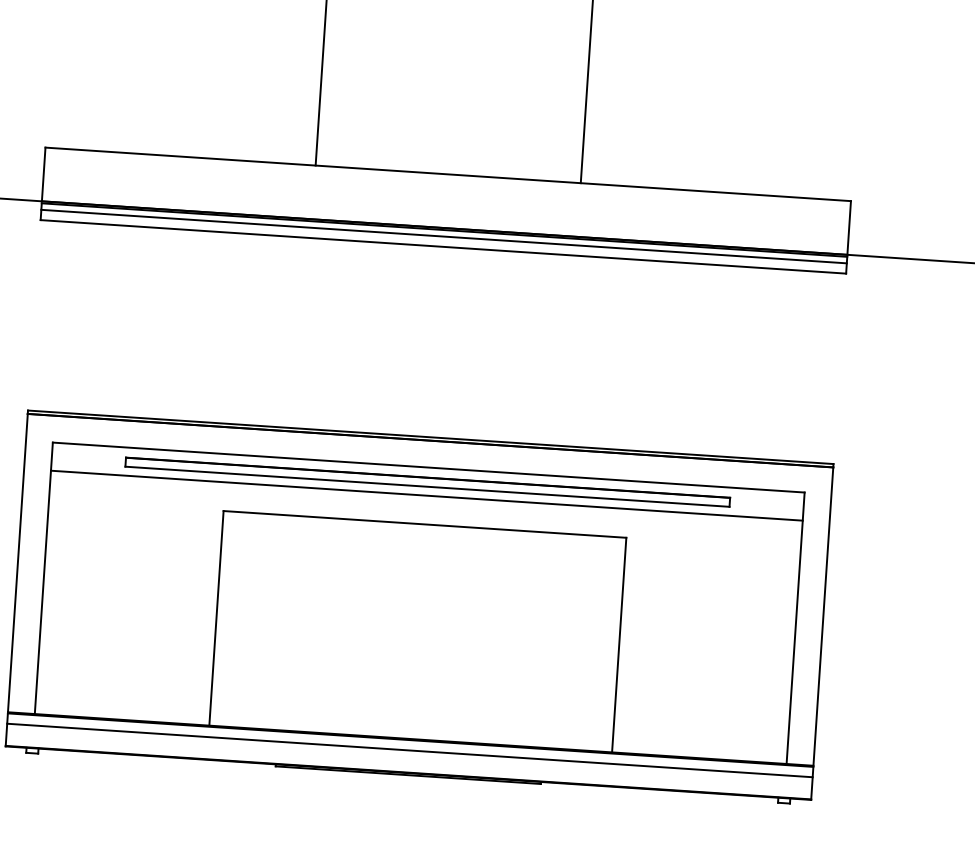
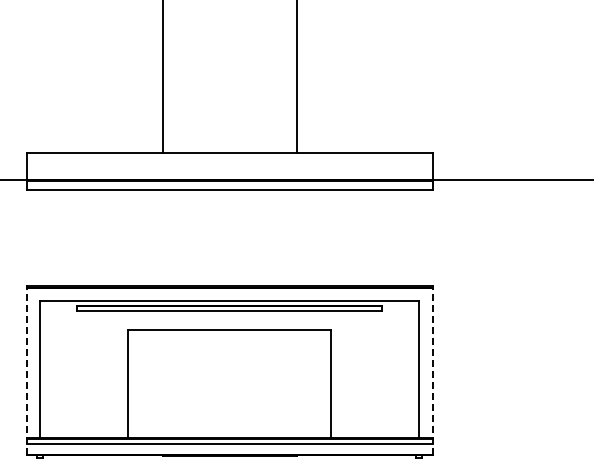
line: (443, 236) -> (229, 184), removed
line: (426, 496) -> (229, 315), removed
line: (16, 580) -> (26, 371), solid -> dashed
line: (821, 633) -> (432, 371), solid -> dashed

